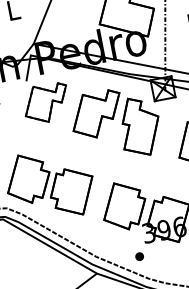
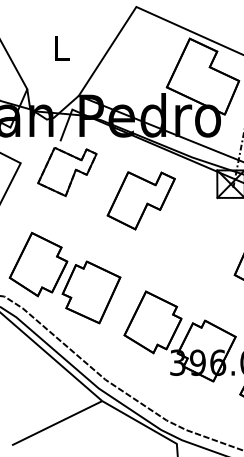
part: (46, 102) -> (67, 171), moved
part: (139, 126) -> (192, 226), removed
part: (138, 256) -> (159, 389), removed

